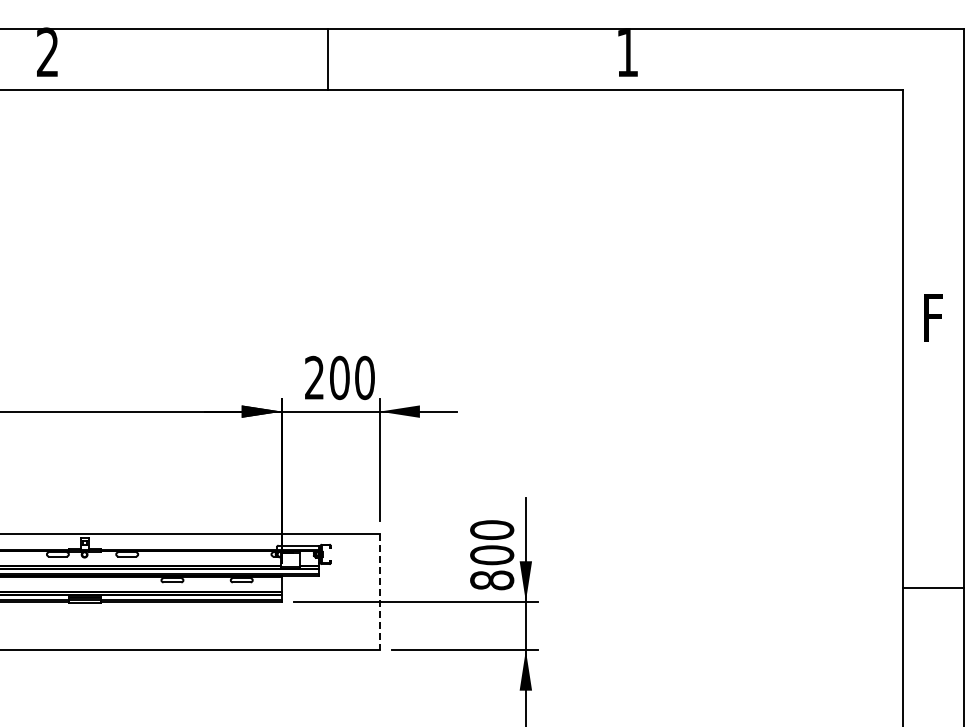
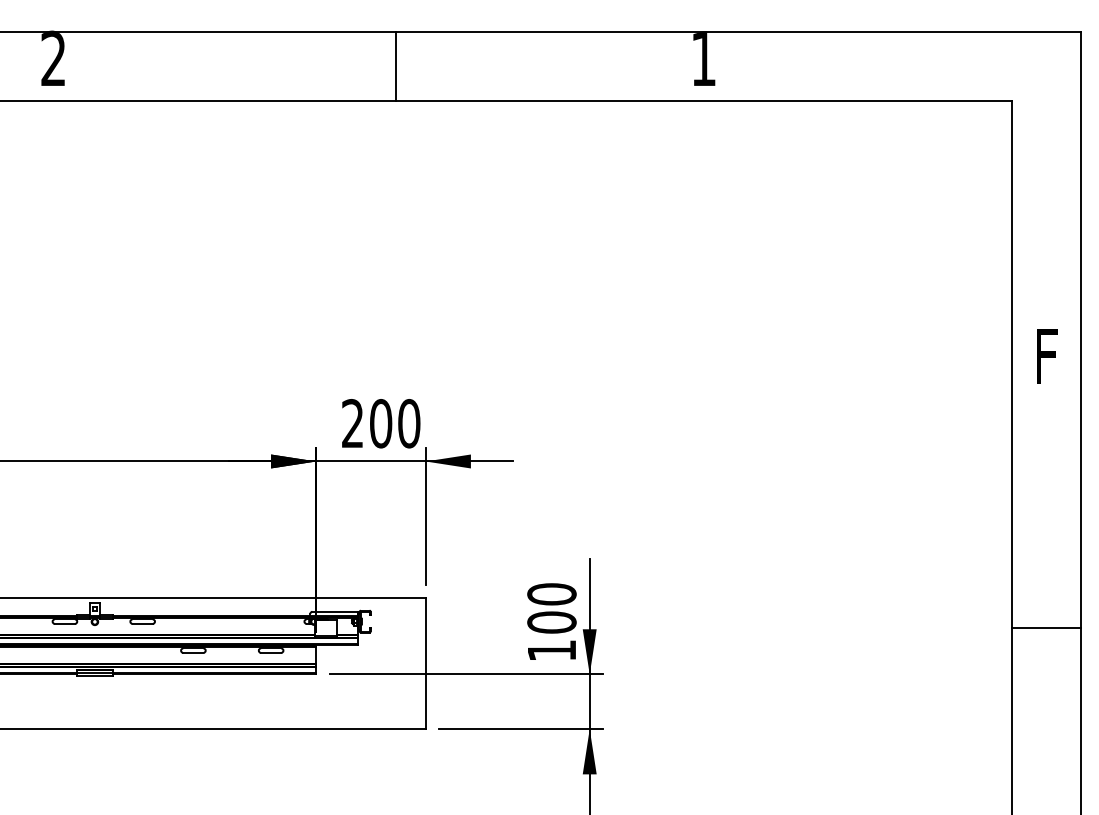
line: (327, 59) -> (396, 66), moved
text: (492, 580) -> (552, 650), 800 -> 100
line: (932, 587) -> (1045, 627), moved
line: (379, 592) -> (425, 664), dashed -> solid

